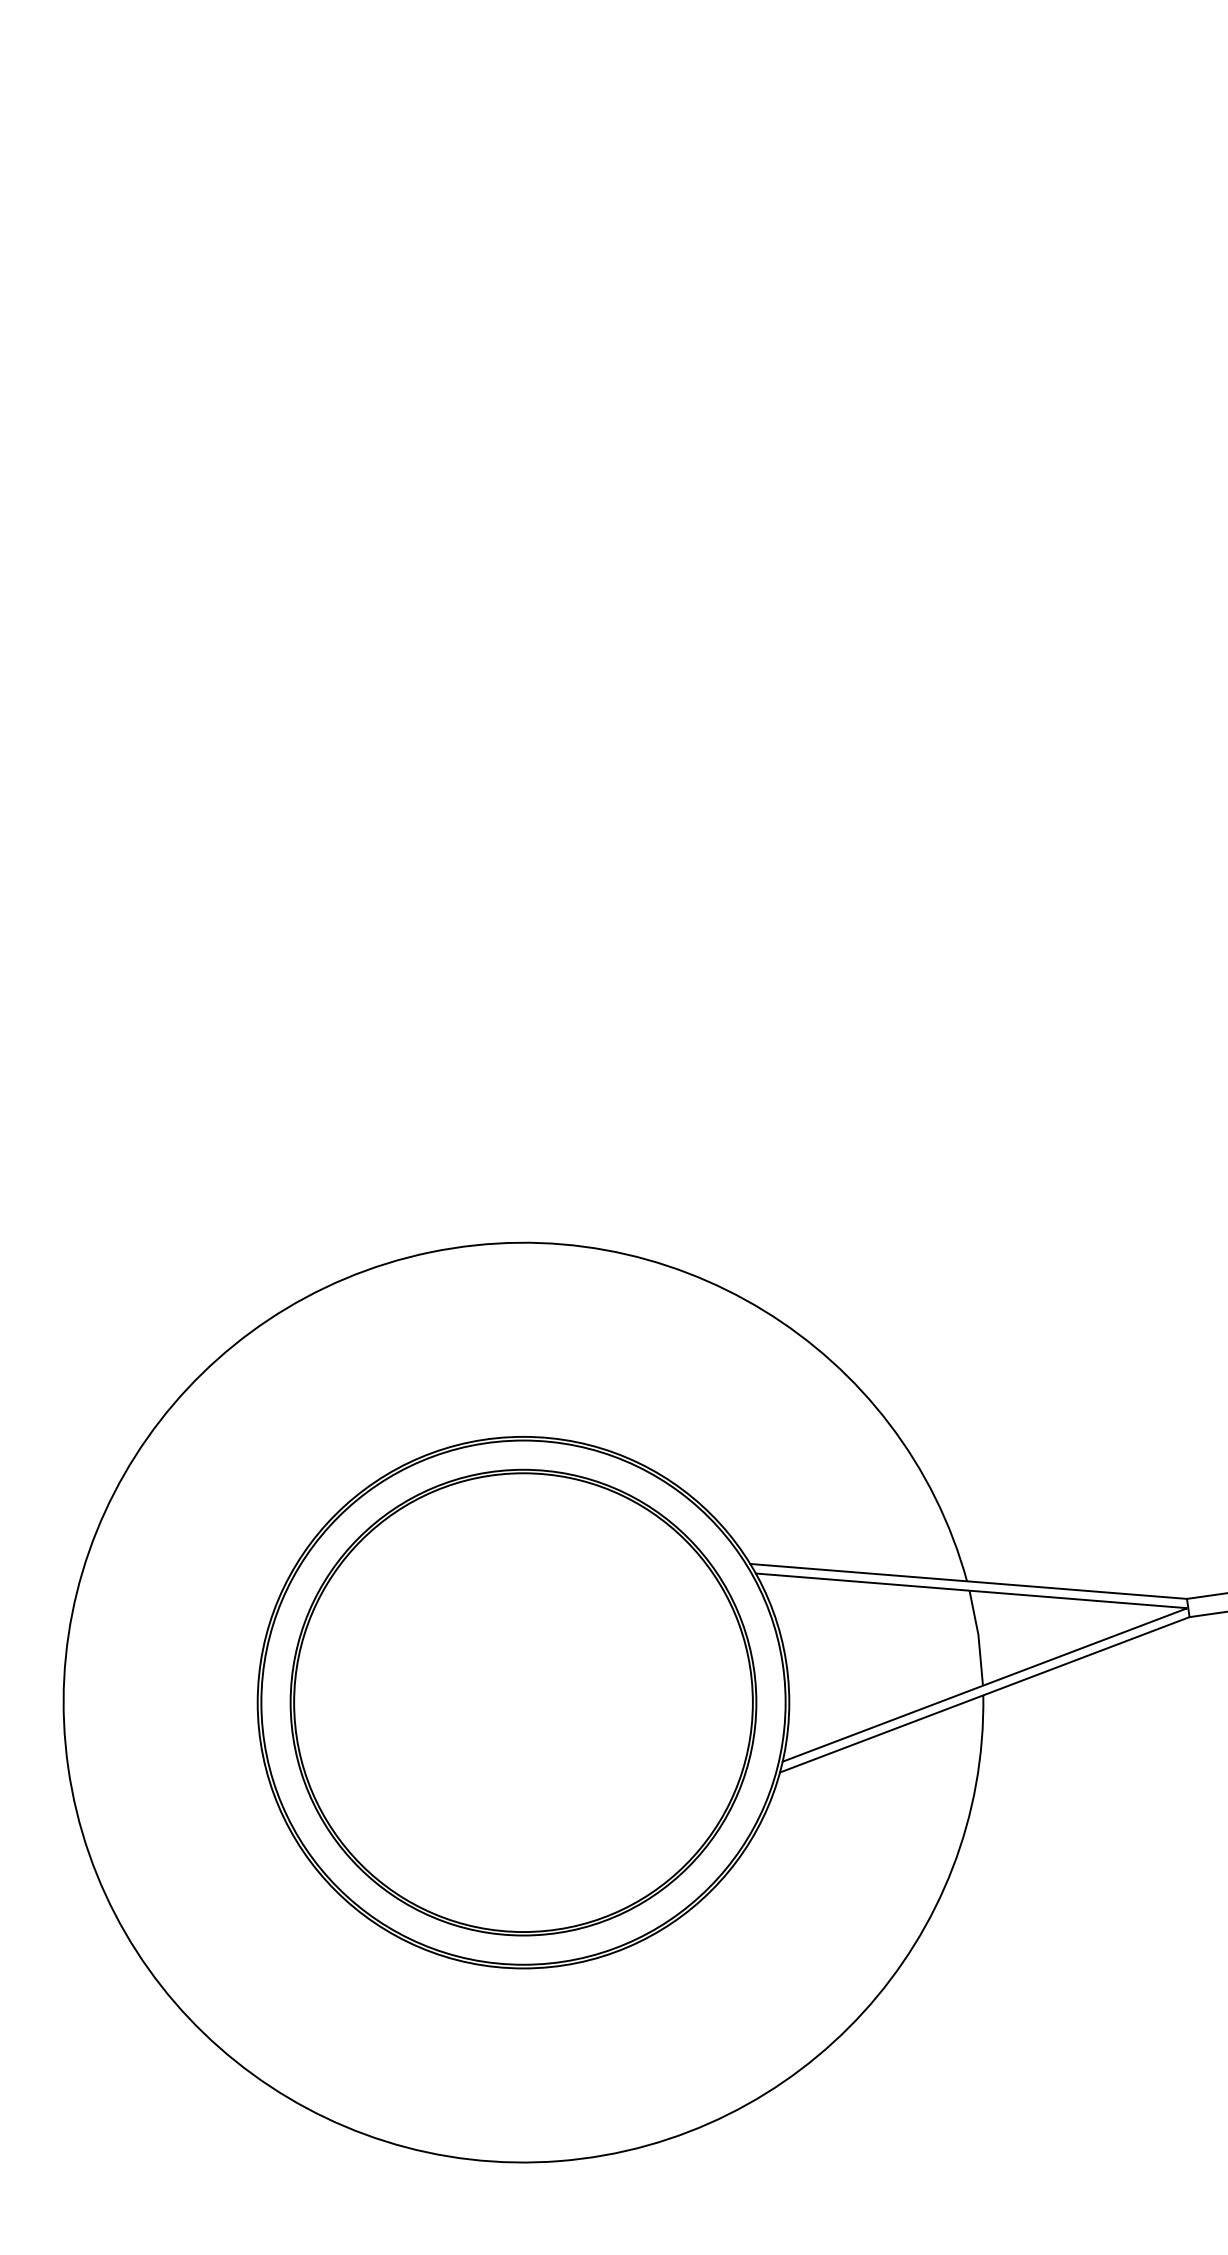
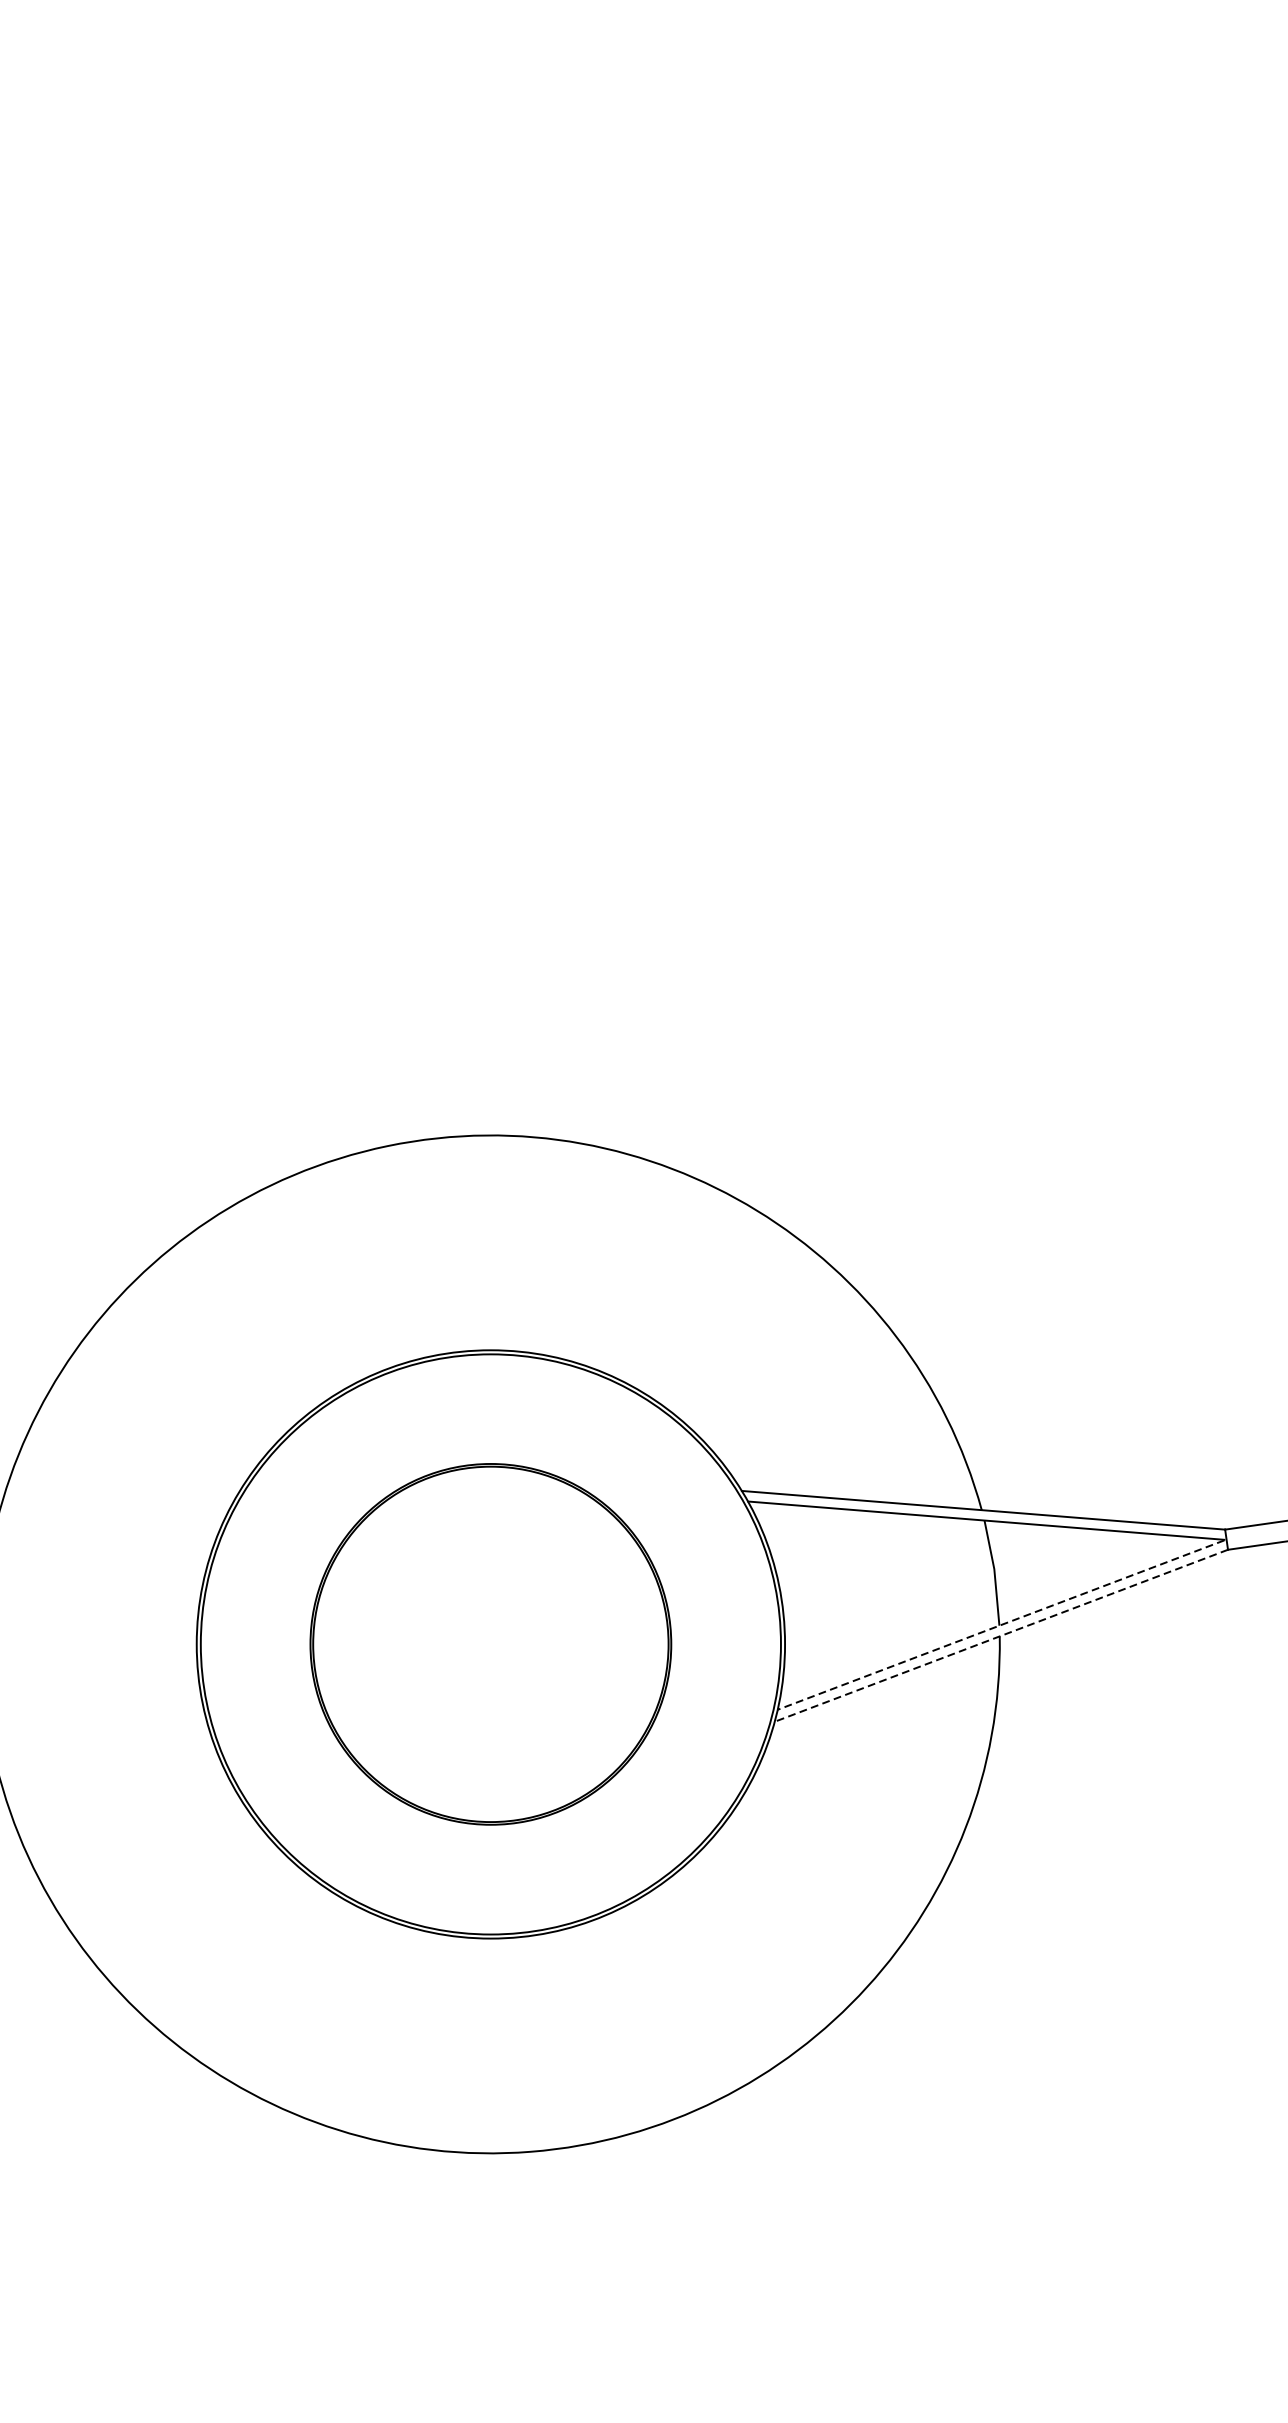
line: (984, 1685) -> (1001, 1625), solid -> dashed
line: (984, 1695) -> (1001, 1636), solid -> dashed
part: (523, 1702) -> (490, 1644), size x0.7

